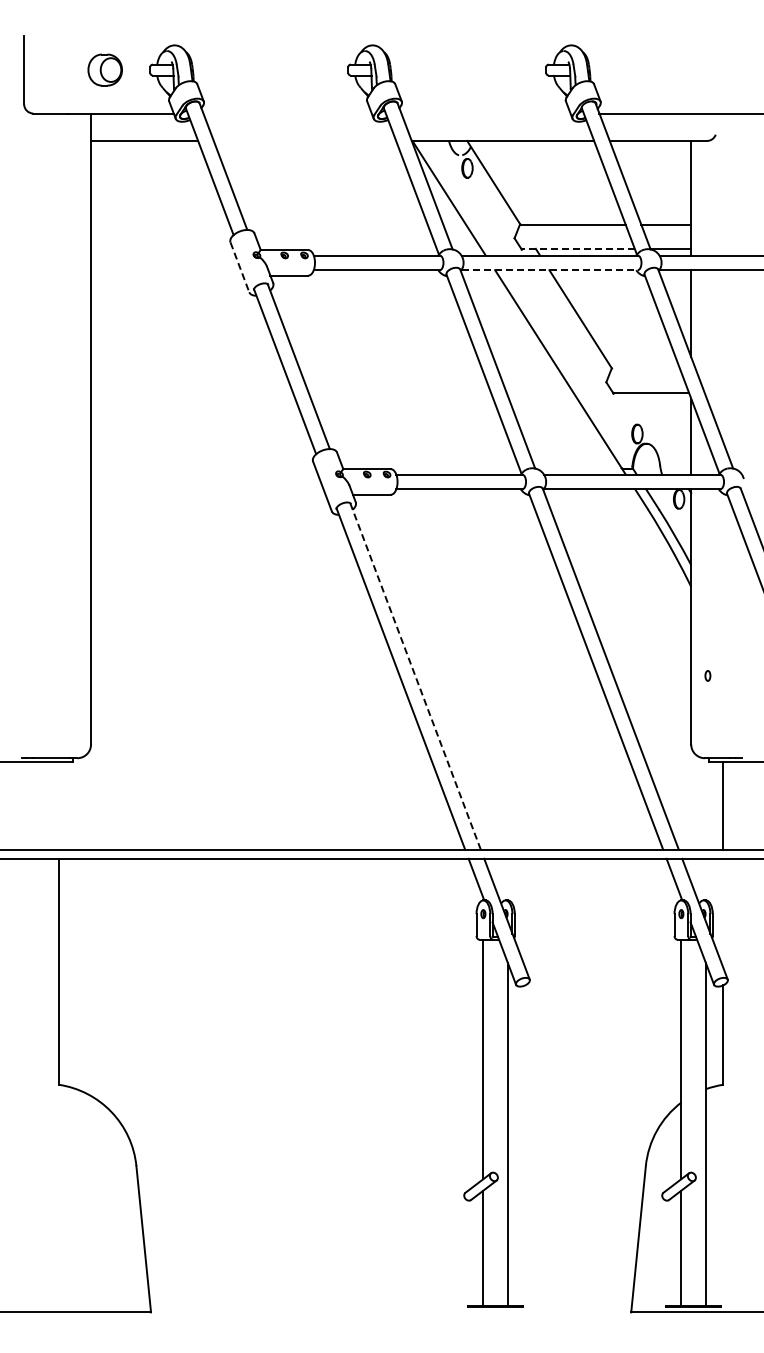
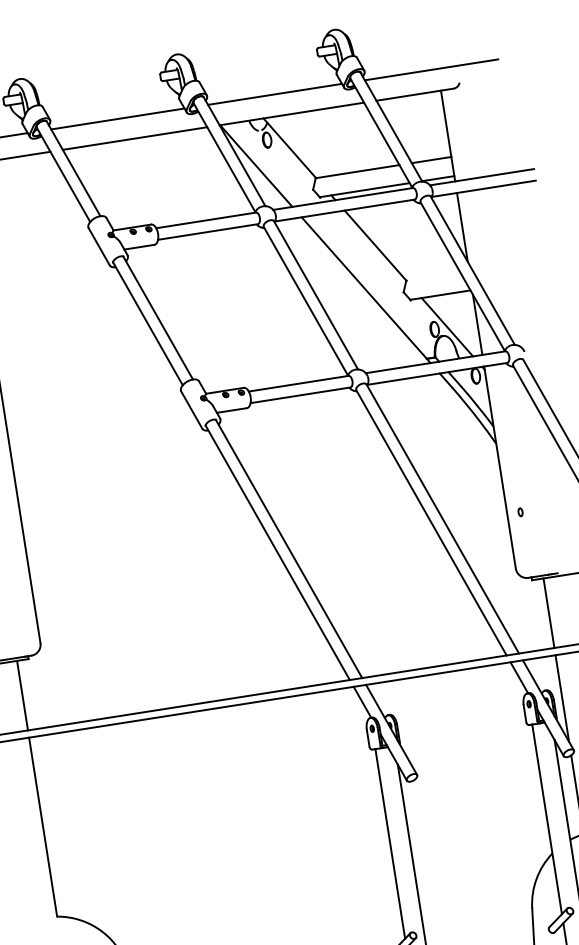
line: (287, 113) -> (117, 118), added
line: (485, 113) -> (274, 94), added
line: (304, 140) -> (134, 138), added
line: (578, 248) -> (365, 189), dashed -> solid
line: (239, 267) -> (98, 246), dashed -> solid
line: (550, 270) -> (345, 210), dashed -> solid
line: (653, 433) -> (447, 327), added
line: (415, 675) -> (288, 548), dashed -> solid
line: (58, 805) -> (22, 695), added
line: (723, 913) -> (562, 698), added

